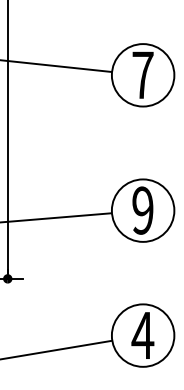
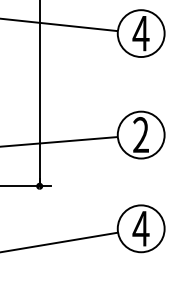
text: (142, 75) -> (140, 33), 7 -> 4
text: (142, 211) -> (140, 135), 9 -> 2

